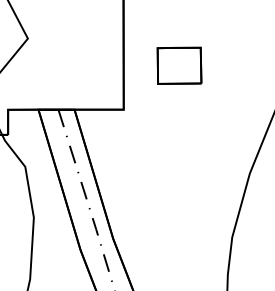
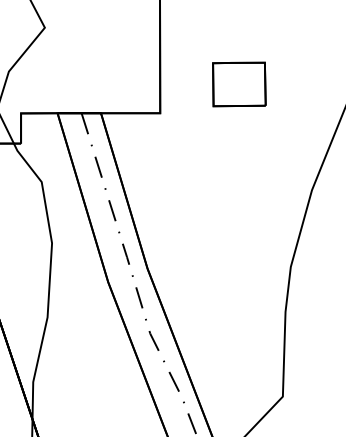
part: (179, 65) -> (239, 84), moved

